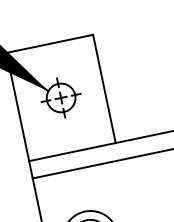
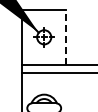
line: (104, 87) -> (66, 36), solid -> dashed

